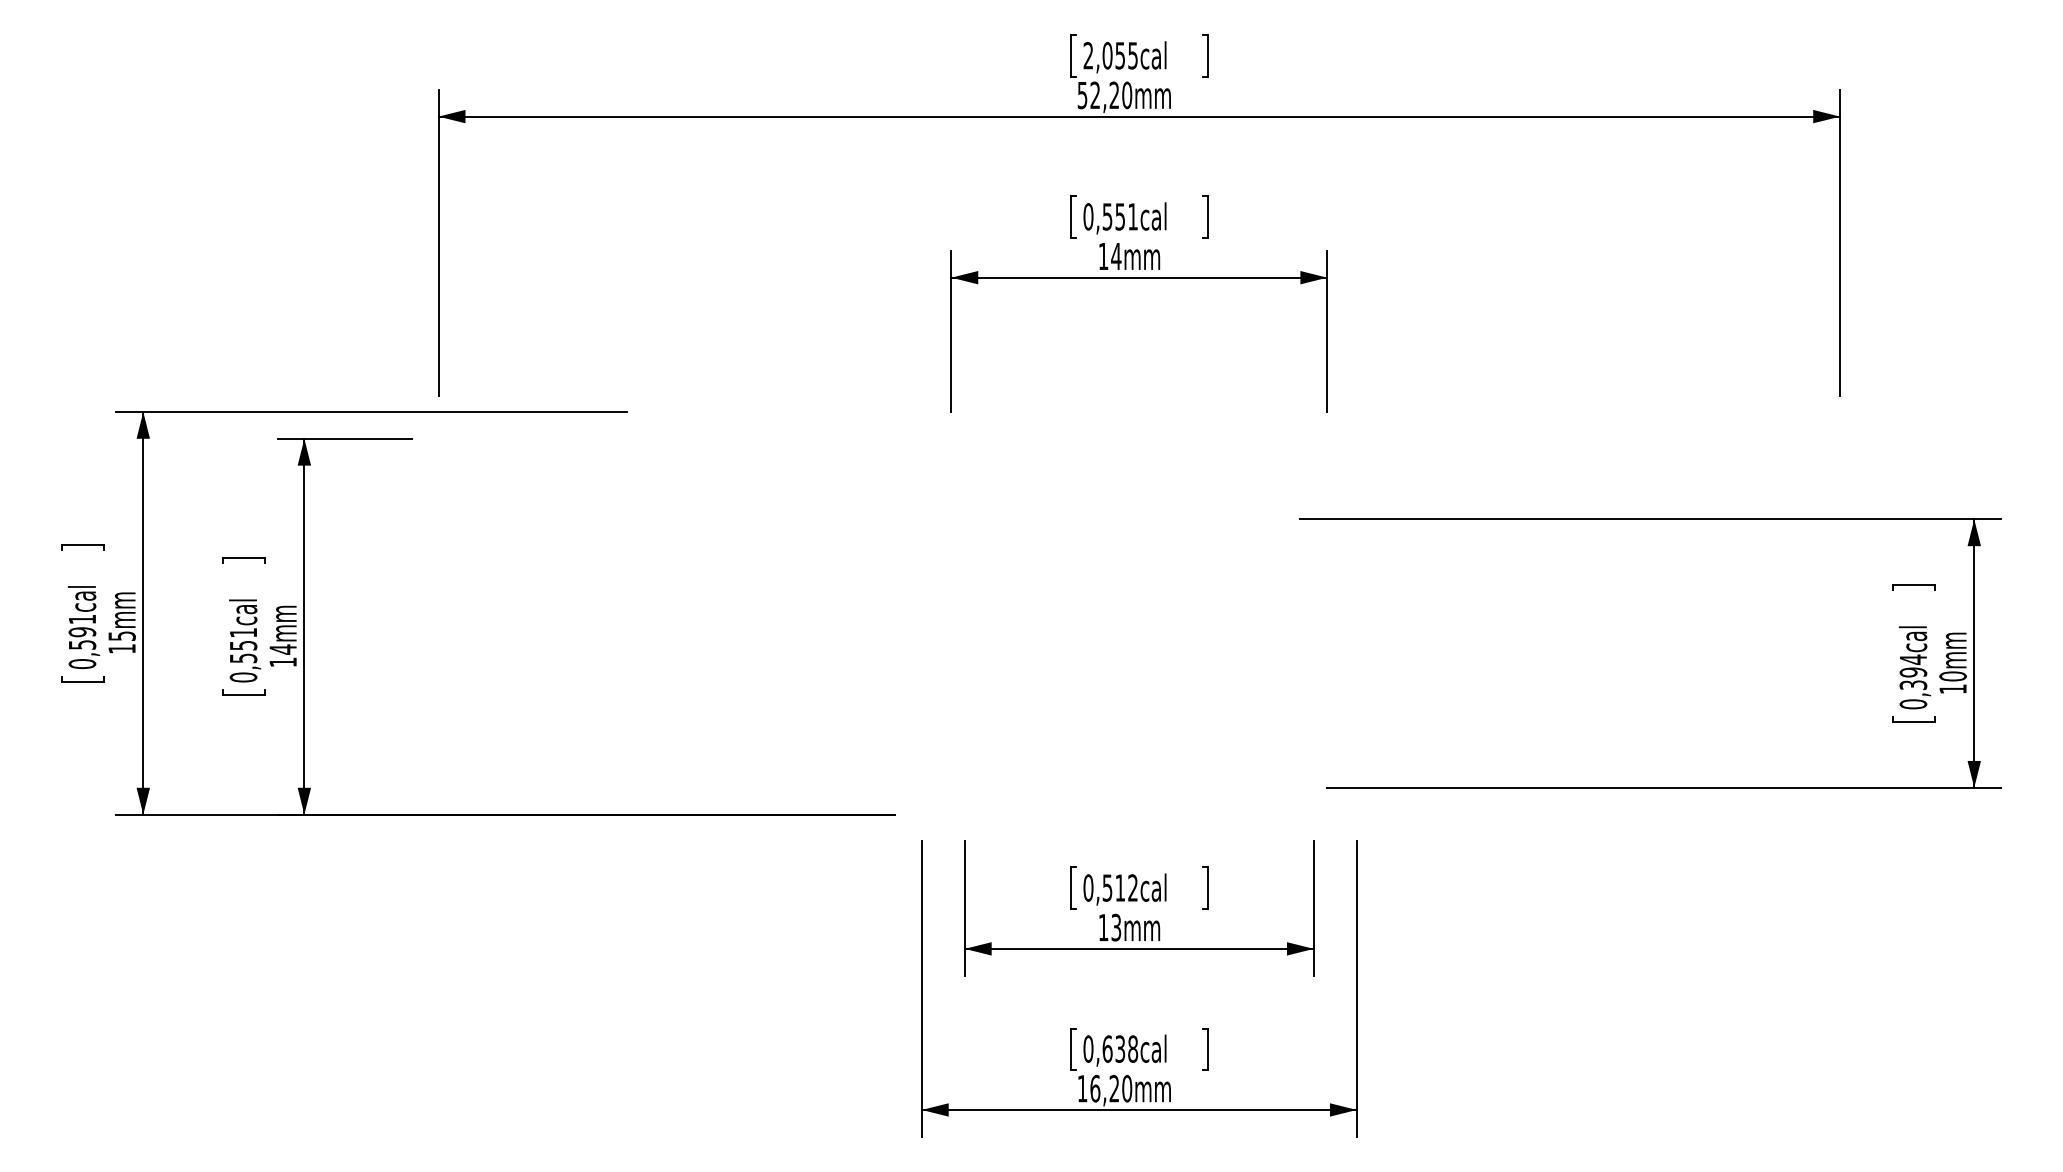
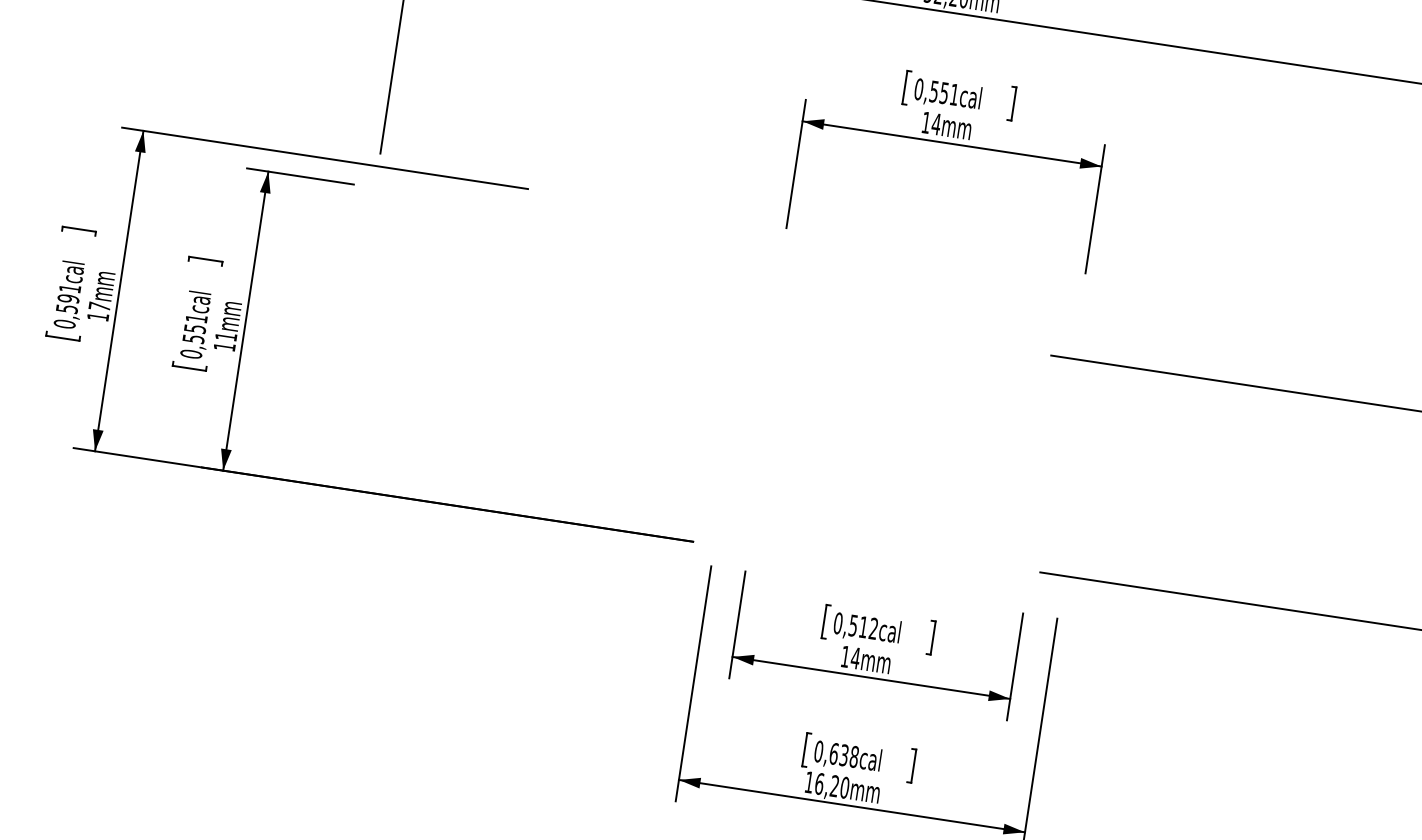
text: (121, 635) -> (99, 306), 15mm -> 17mm
text: (282, 649) -> (225, 336), 14mm -> 11mm
text: (1116, 927) -> (855, 658), 13mm -> 14mm

